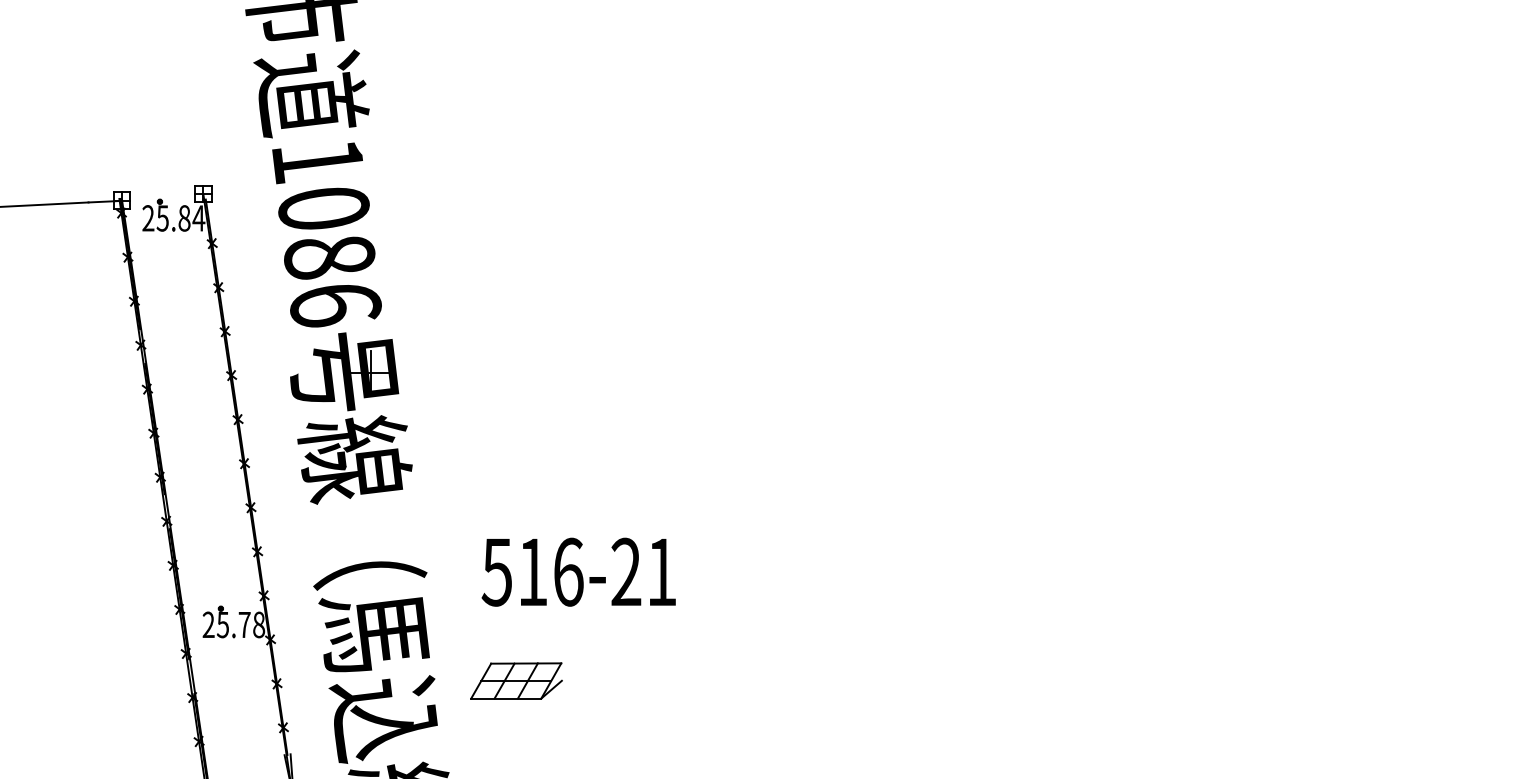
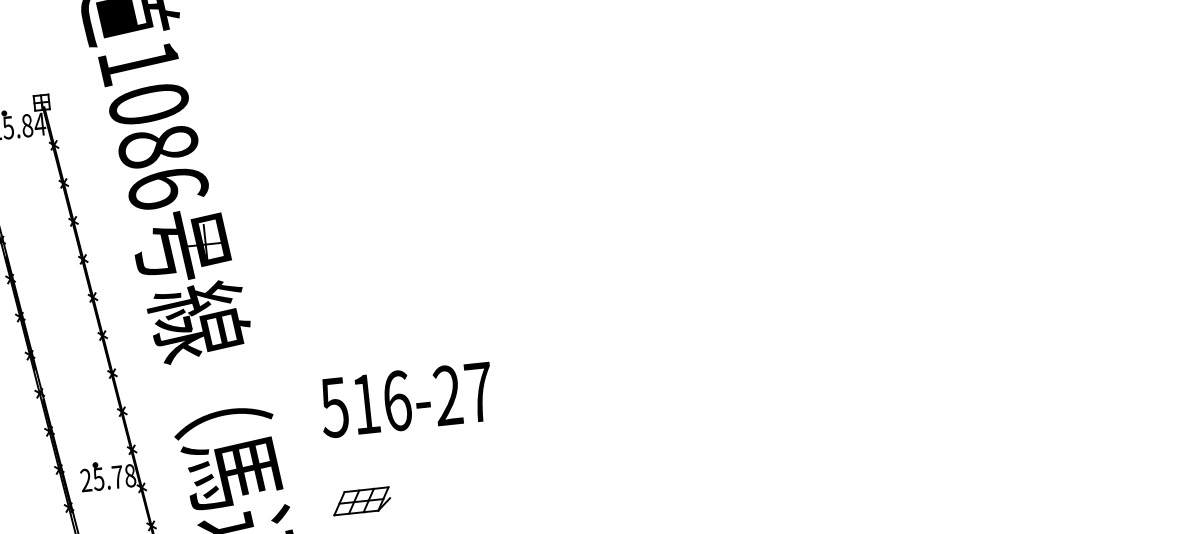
text: (661, 571) -> (478, 391), 516-21 -> 516-27
part: (516, 680) -> (361, 500), size x0.71

